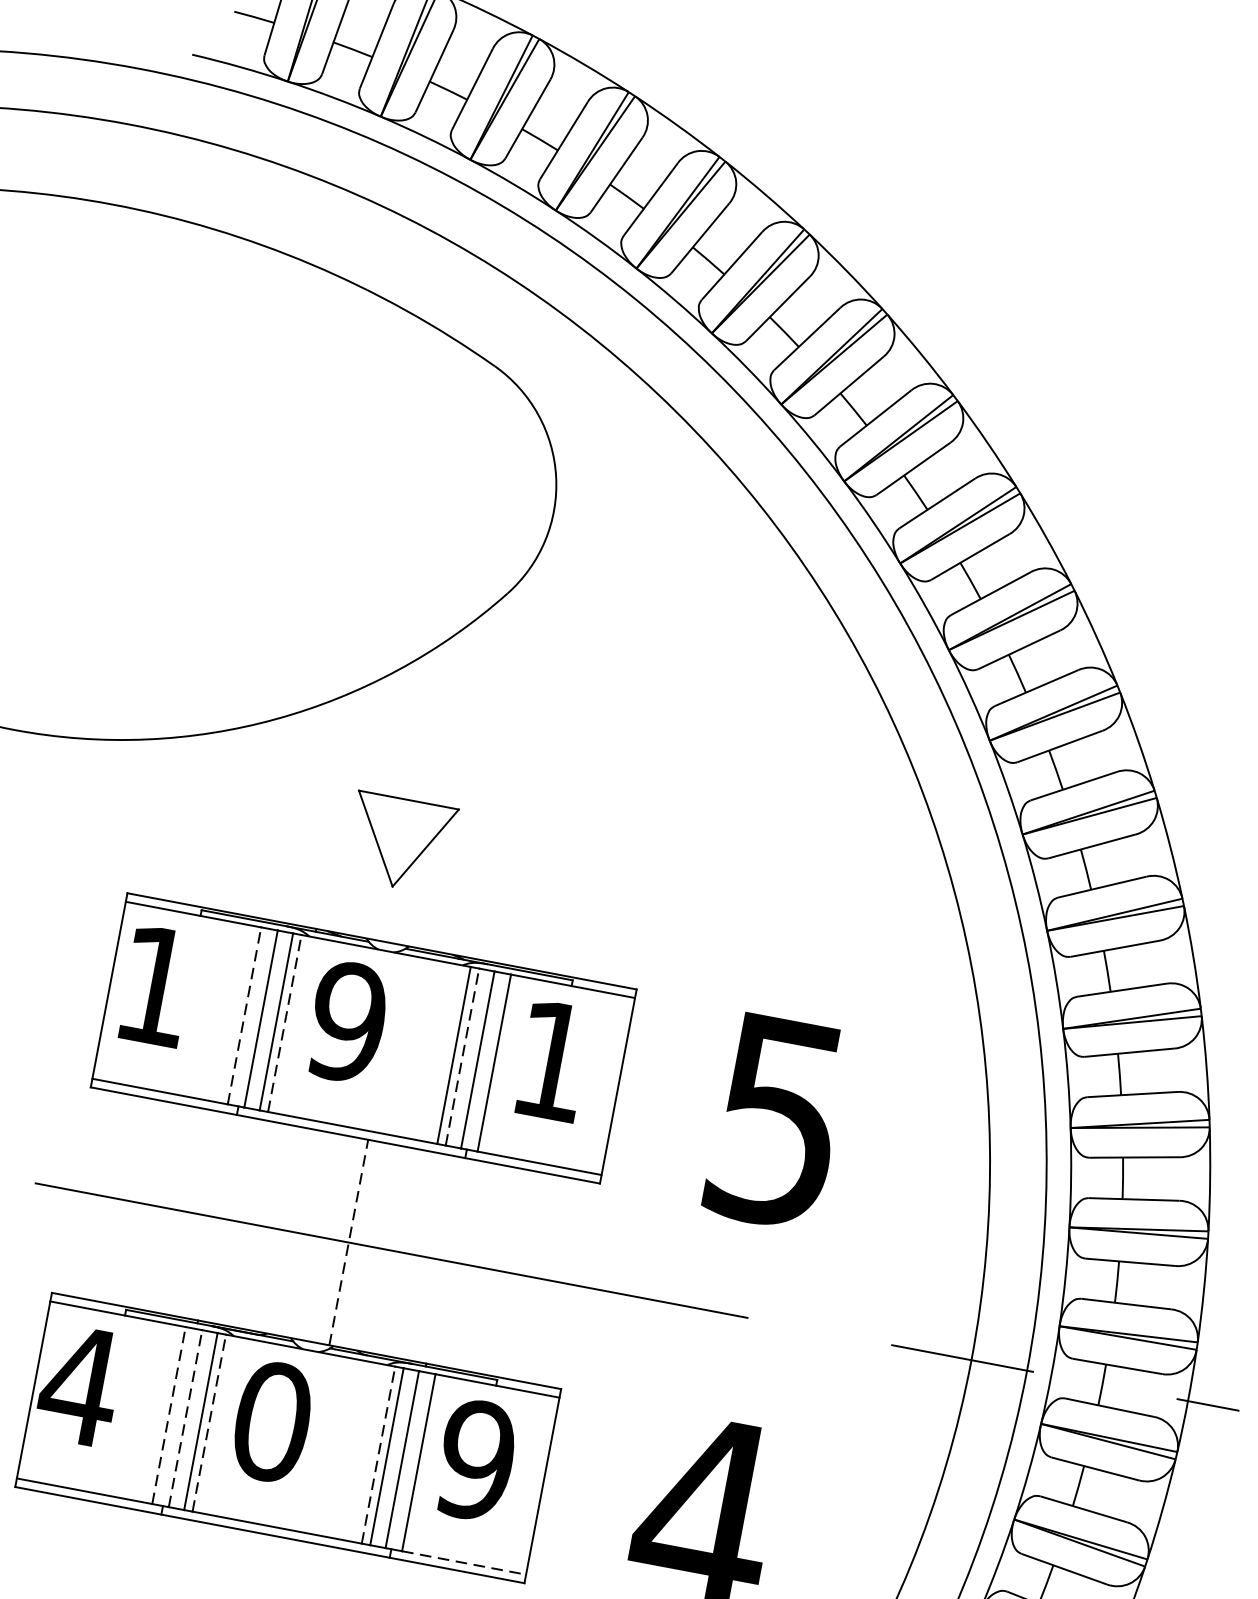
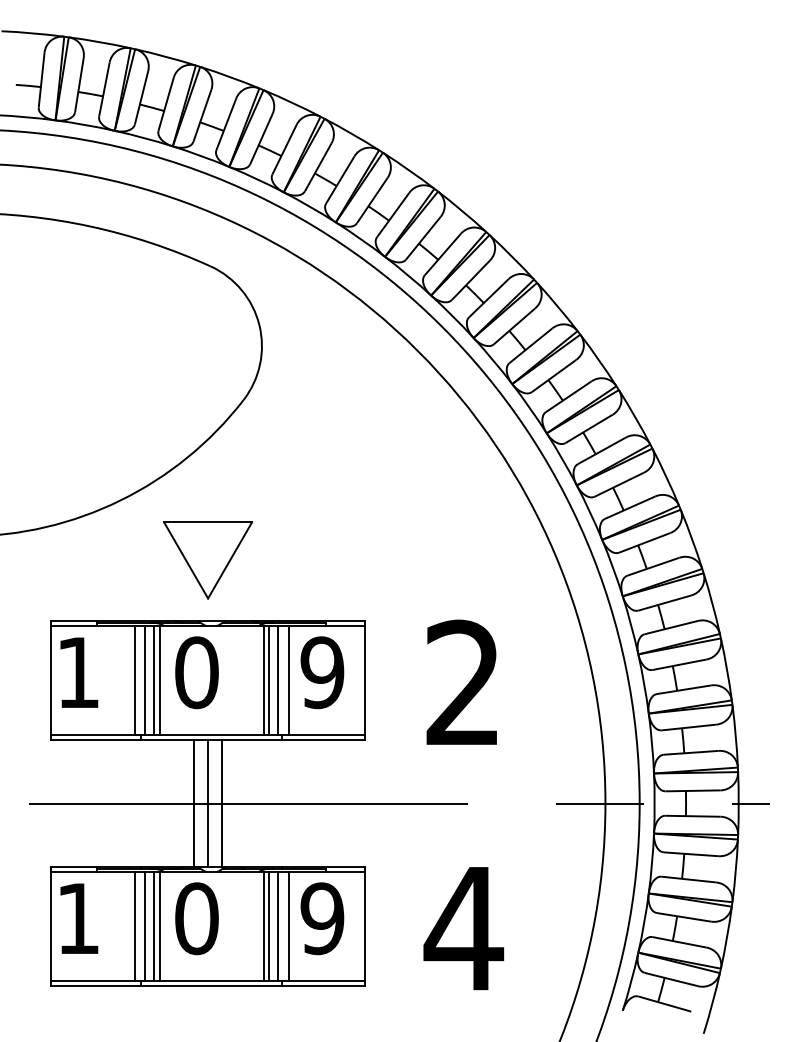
part: (401, 843) -> (208, 560), size x1.43
line: (244, 1015) -> (134, 680), dashed -> solid
text: (347, 1021) -> (196, 672), 9 -> 0
line: (284, 1023) -> (159, 680), dashed -> solid
line: (461, 1056) -> (268, 680), dashed -> solid
text: (552, 1060) -> (322, 672), 1 -> 9
text: (776, 1121) -> (462, 683), 5 -> 2
line: (303, 1233) -> (194, 803), added
line: (326, 1238) -> (208, 803), added
line: (349, 1242) -> (222, 803), dashed -> solid
text: (80, 1385) -> (78, 918), 4 -> 1
line: (168, 1415) -> (134, 926), dashed -> solid
line: (184, 1418) -> (144, 926), dashed -> solid
line: (209, 1423) -> (159, 926), dashed -> solid
line: (378, 1454) -> (263, 926), dashed -> solid
line: (465, 1563) -> (327, 981), dashed -> solid

